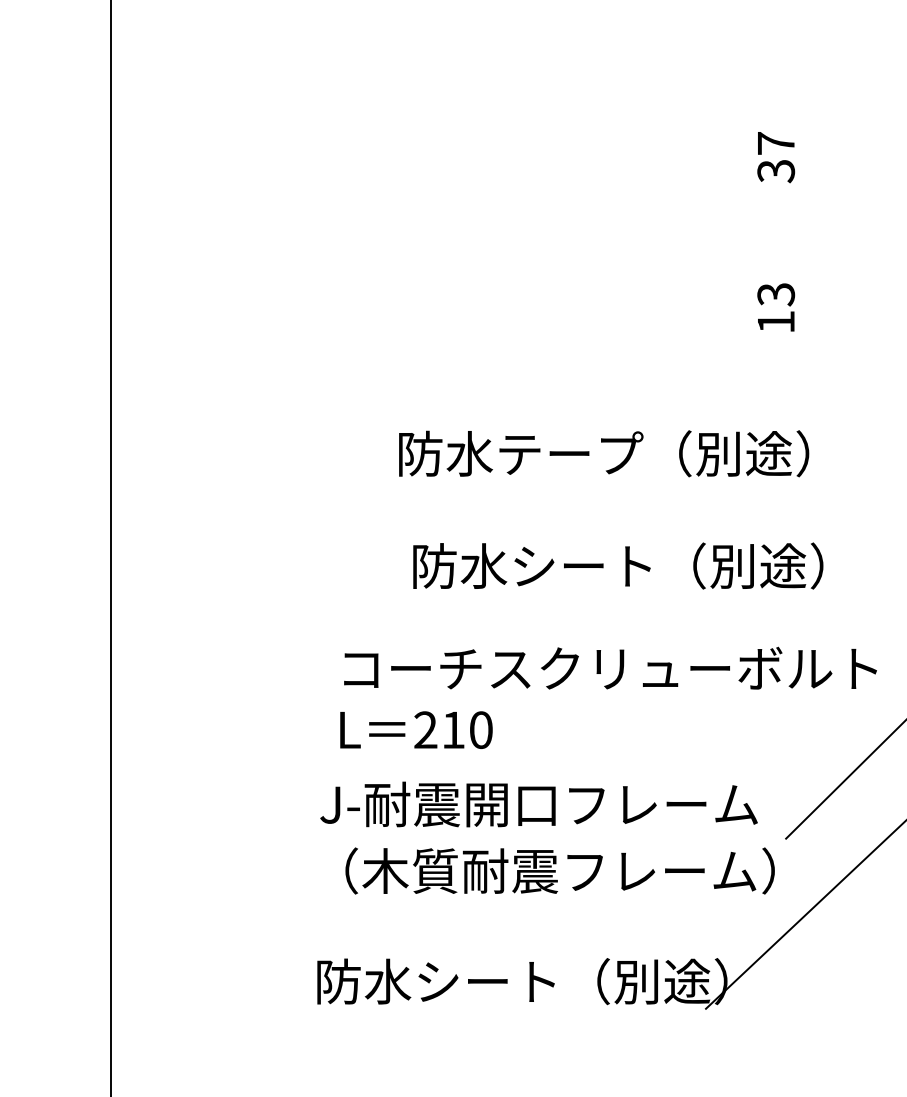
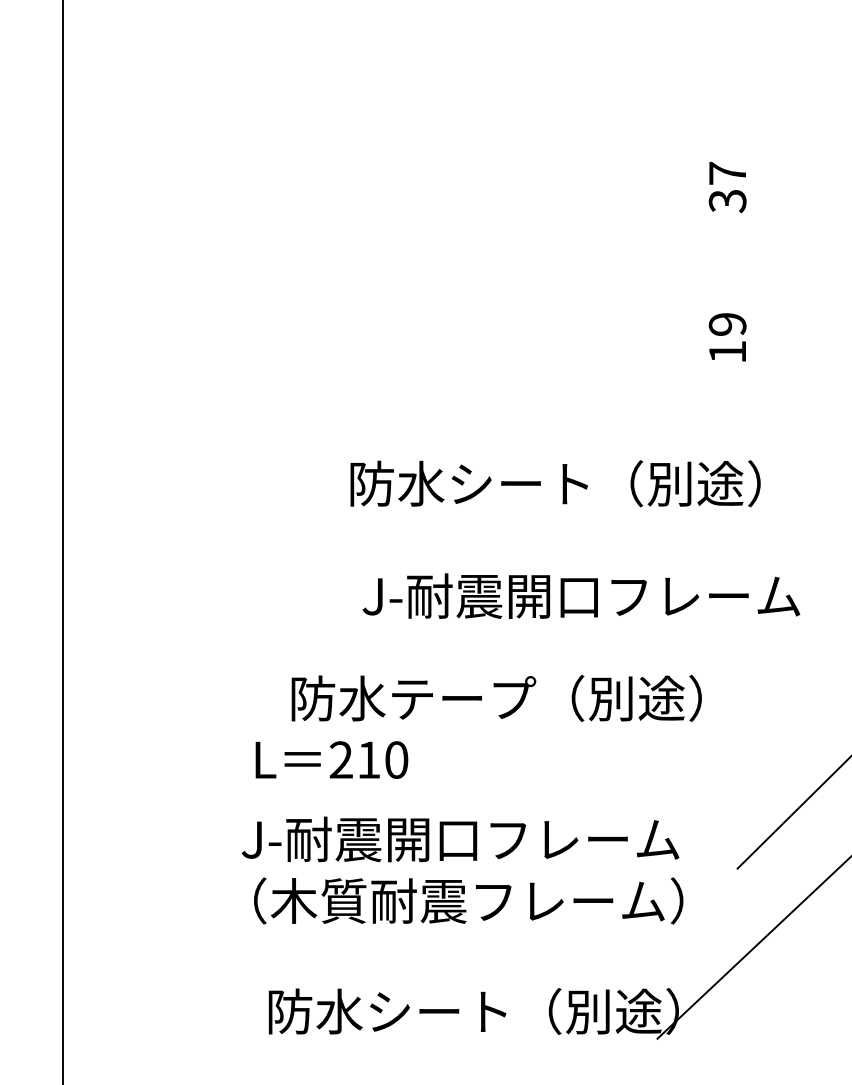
text: (776, 294) -> (728, 324), 13 -> 19
text: (571, 452) -> (523, 482), 防水テープ（別途） -> 防水シート（別途）
text: (629, 565) -> (581, 595), 防水シート（別途） -> J-耐震開口フレーム
text: (608, 668) -> (560, 698), コーチスクリューボルト -> 防水テープ（別途）
text: (416, 729) -> (332, 759), moved
text: (538, 804) -> (460, 839), moved
text: (559, 870) -> (468, 900), moved

